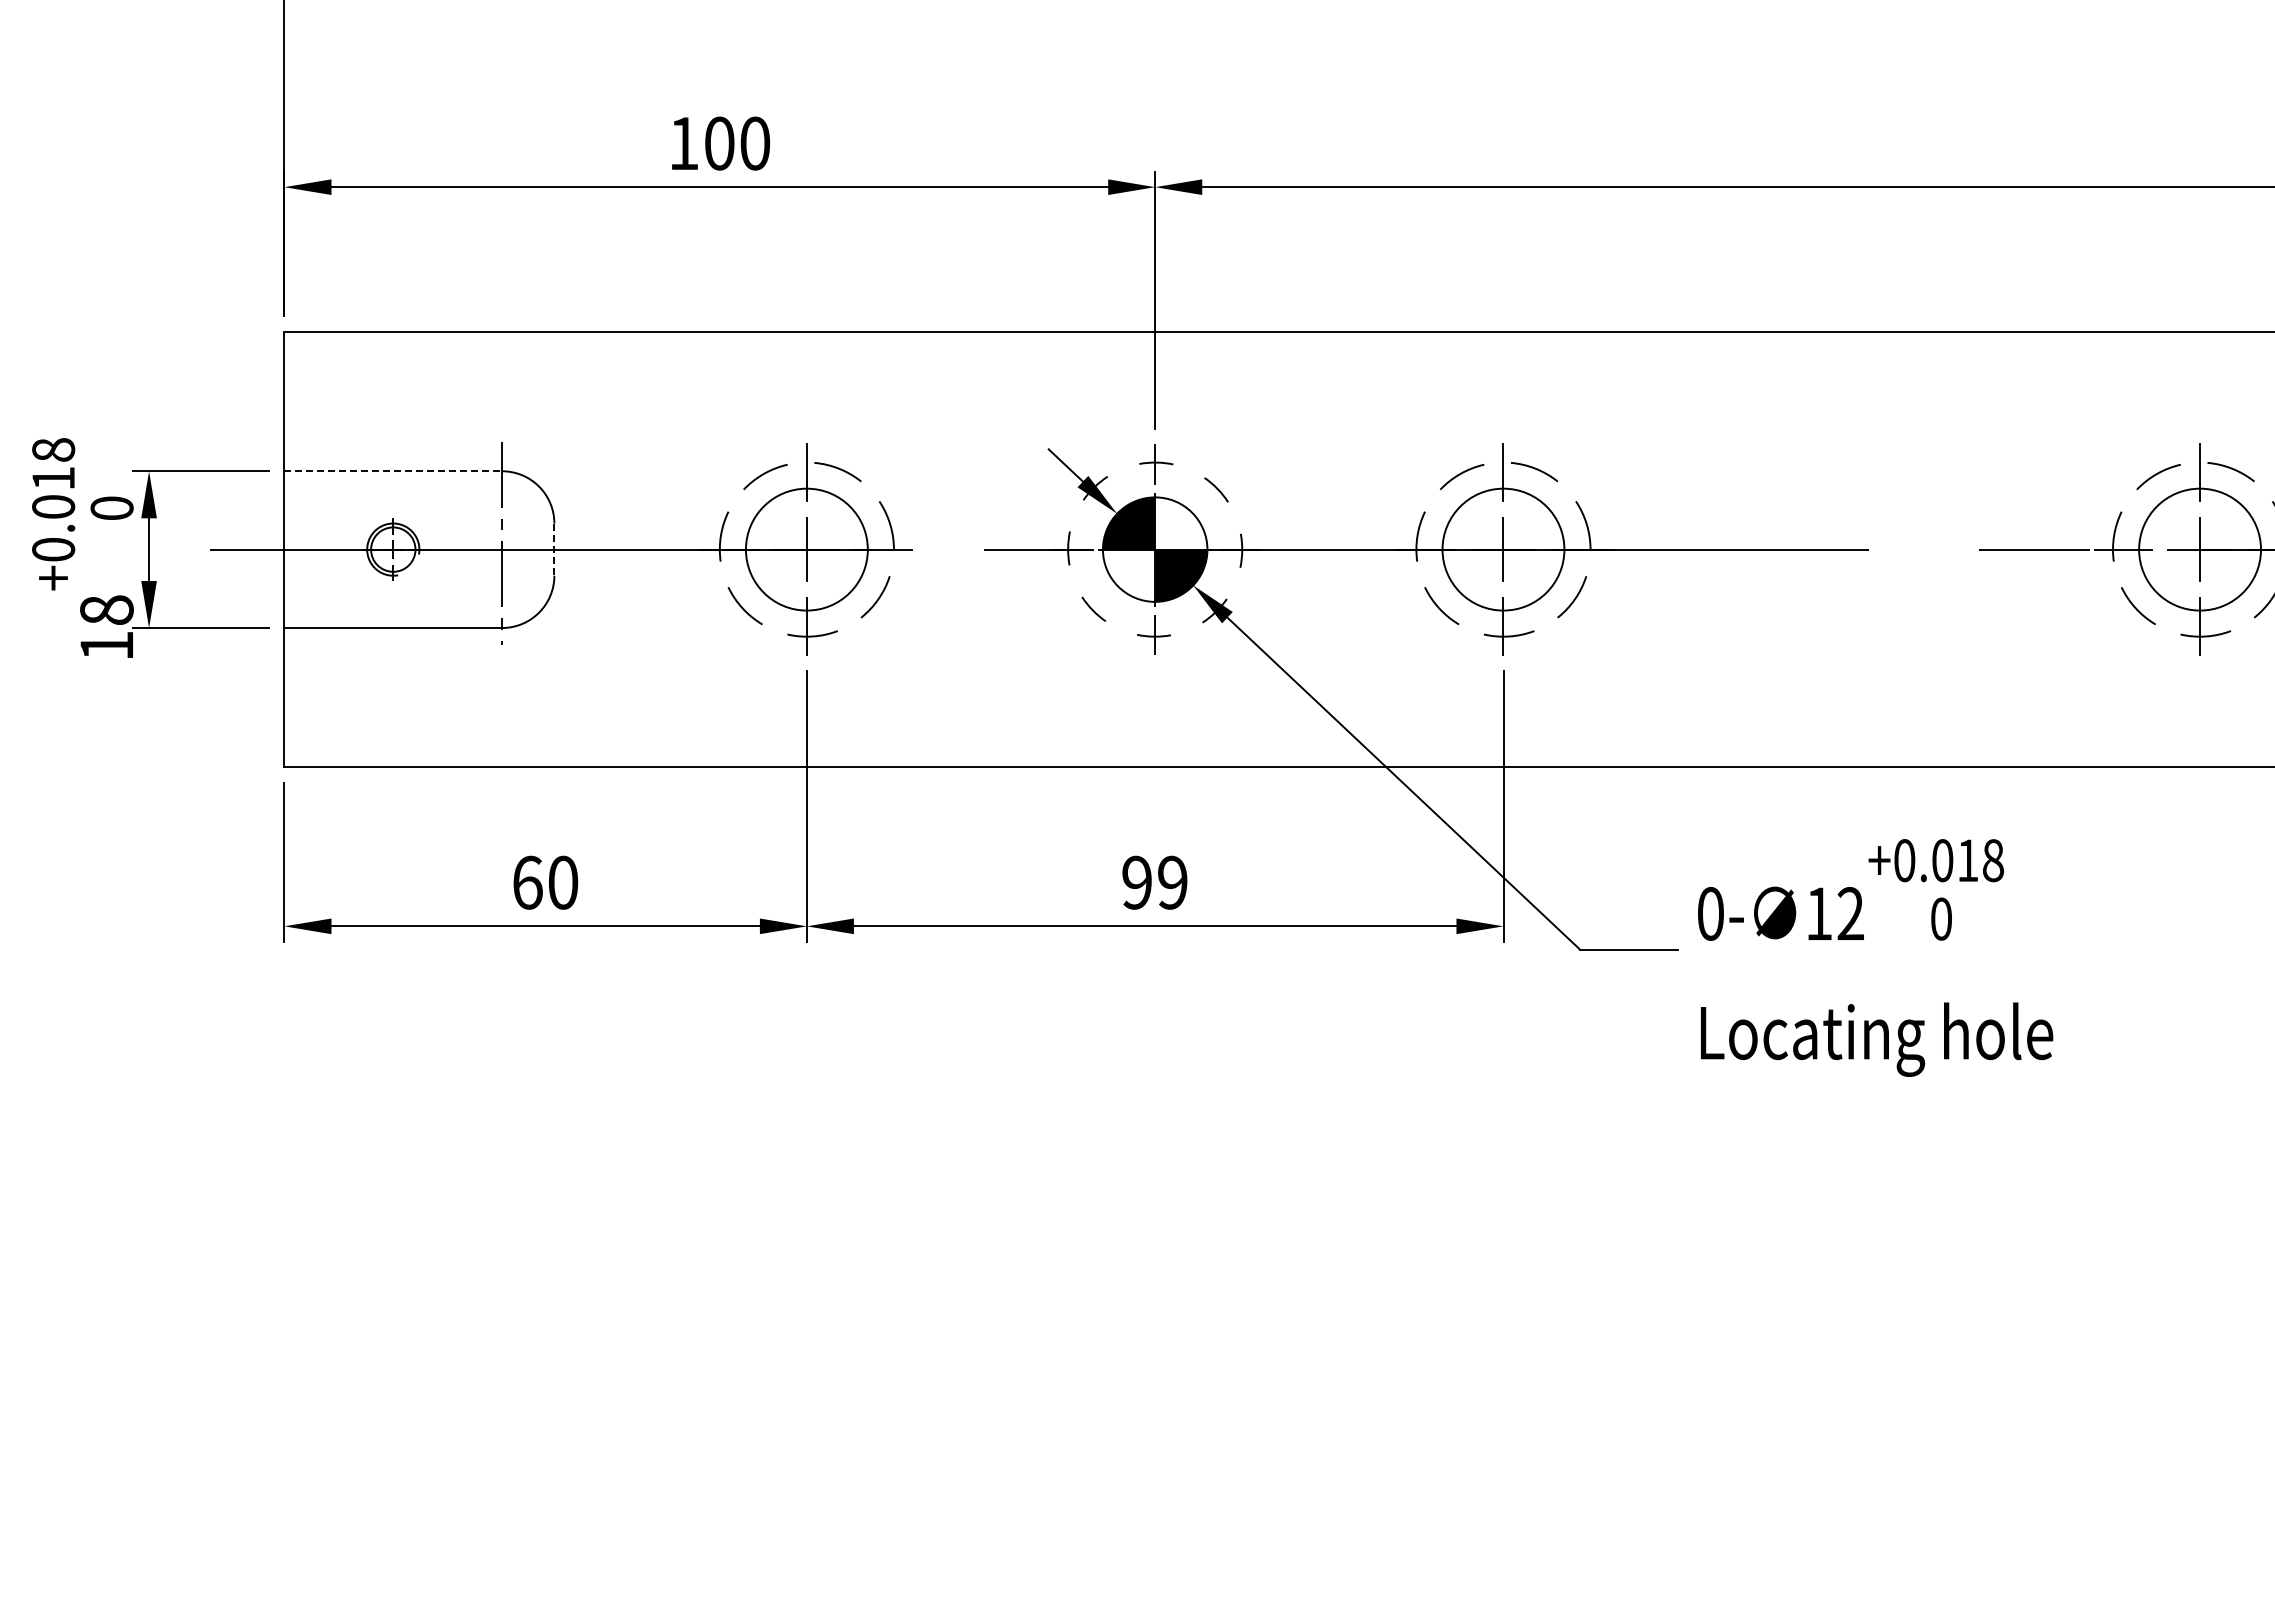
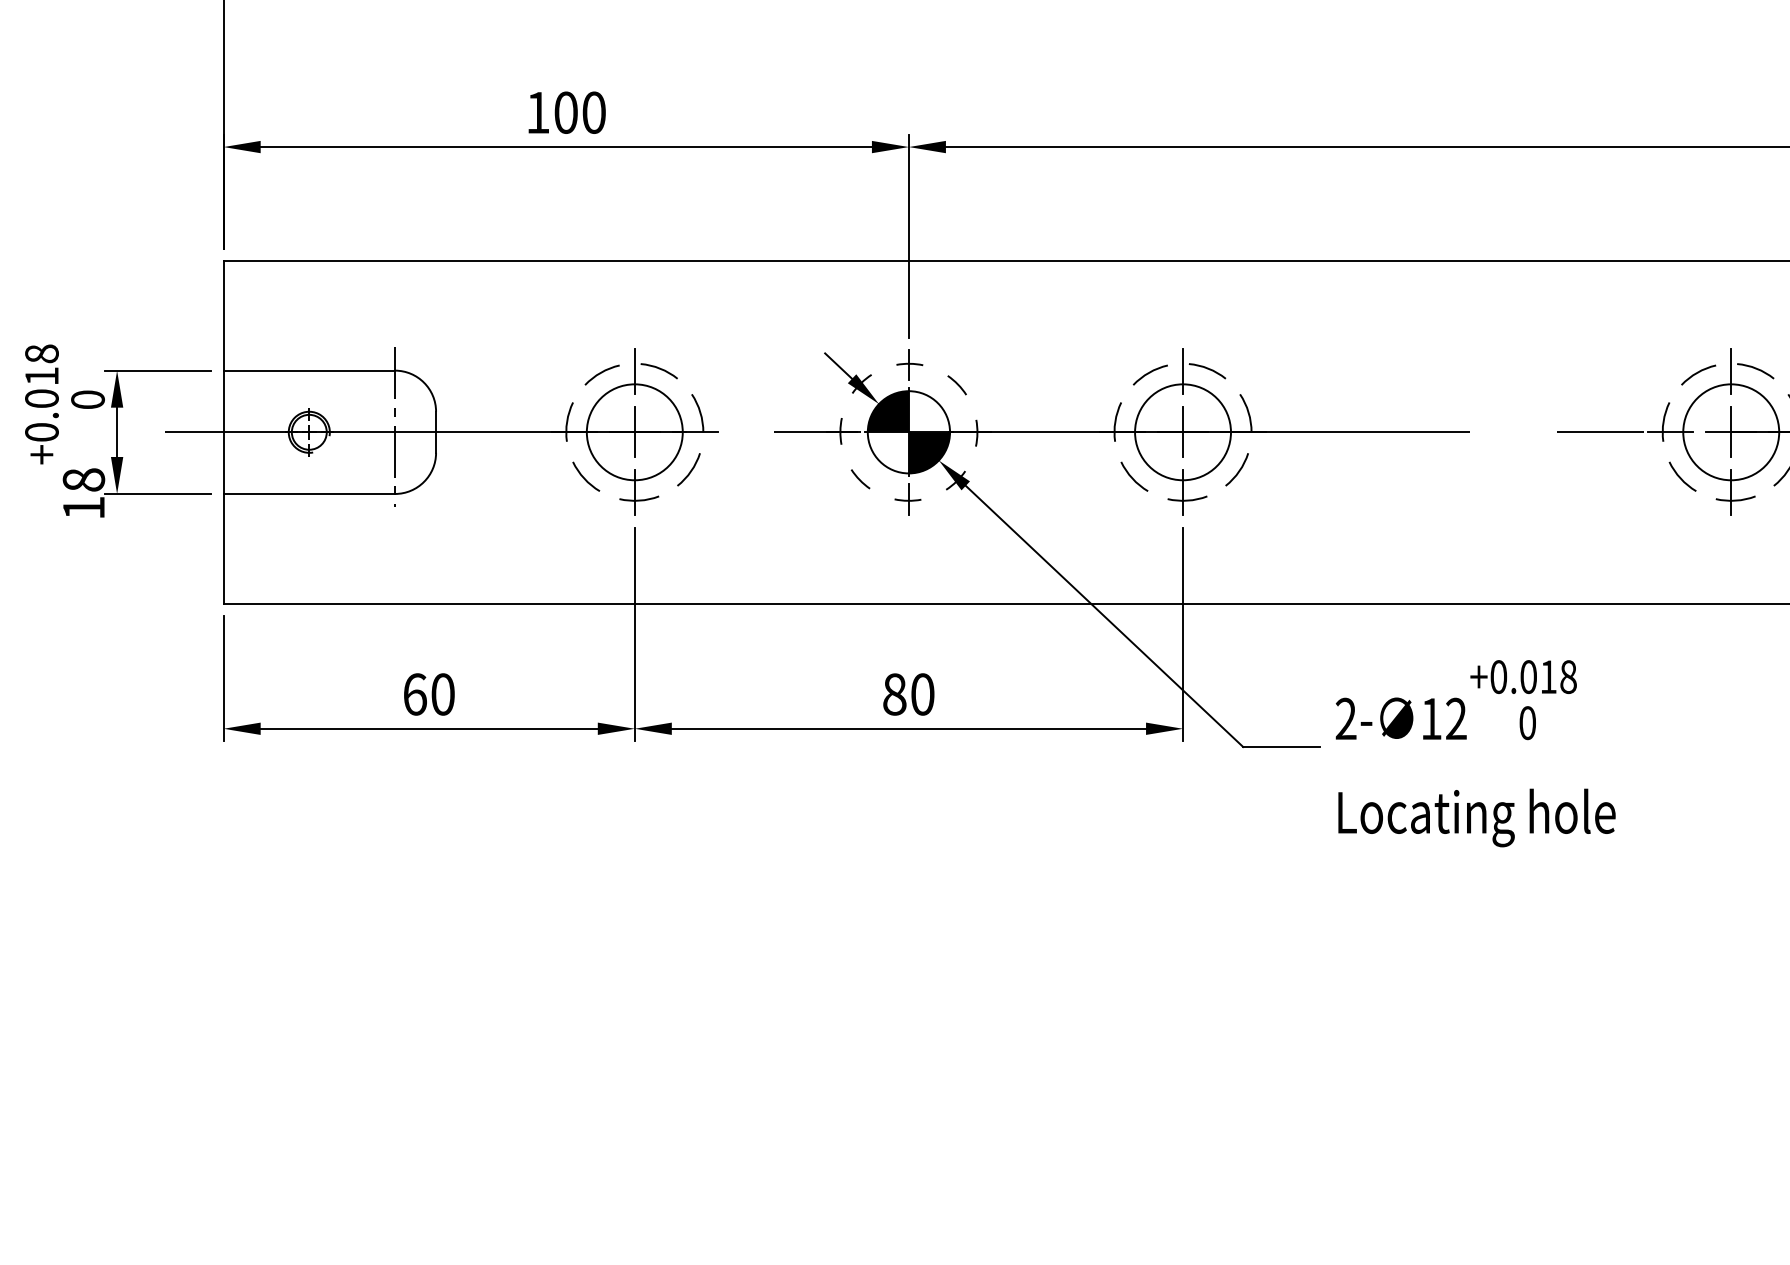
line: (393, 471) -> (309, 370), dashed -> solid
line: (554, 550) -> (436, 432), dashed -> solid
text: (1154, 882) -> (908, 694), 99 -> 80
text: (1710, 913) -> (1345, 718), 0- -> 2-

